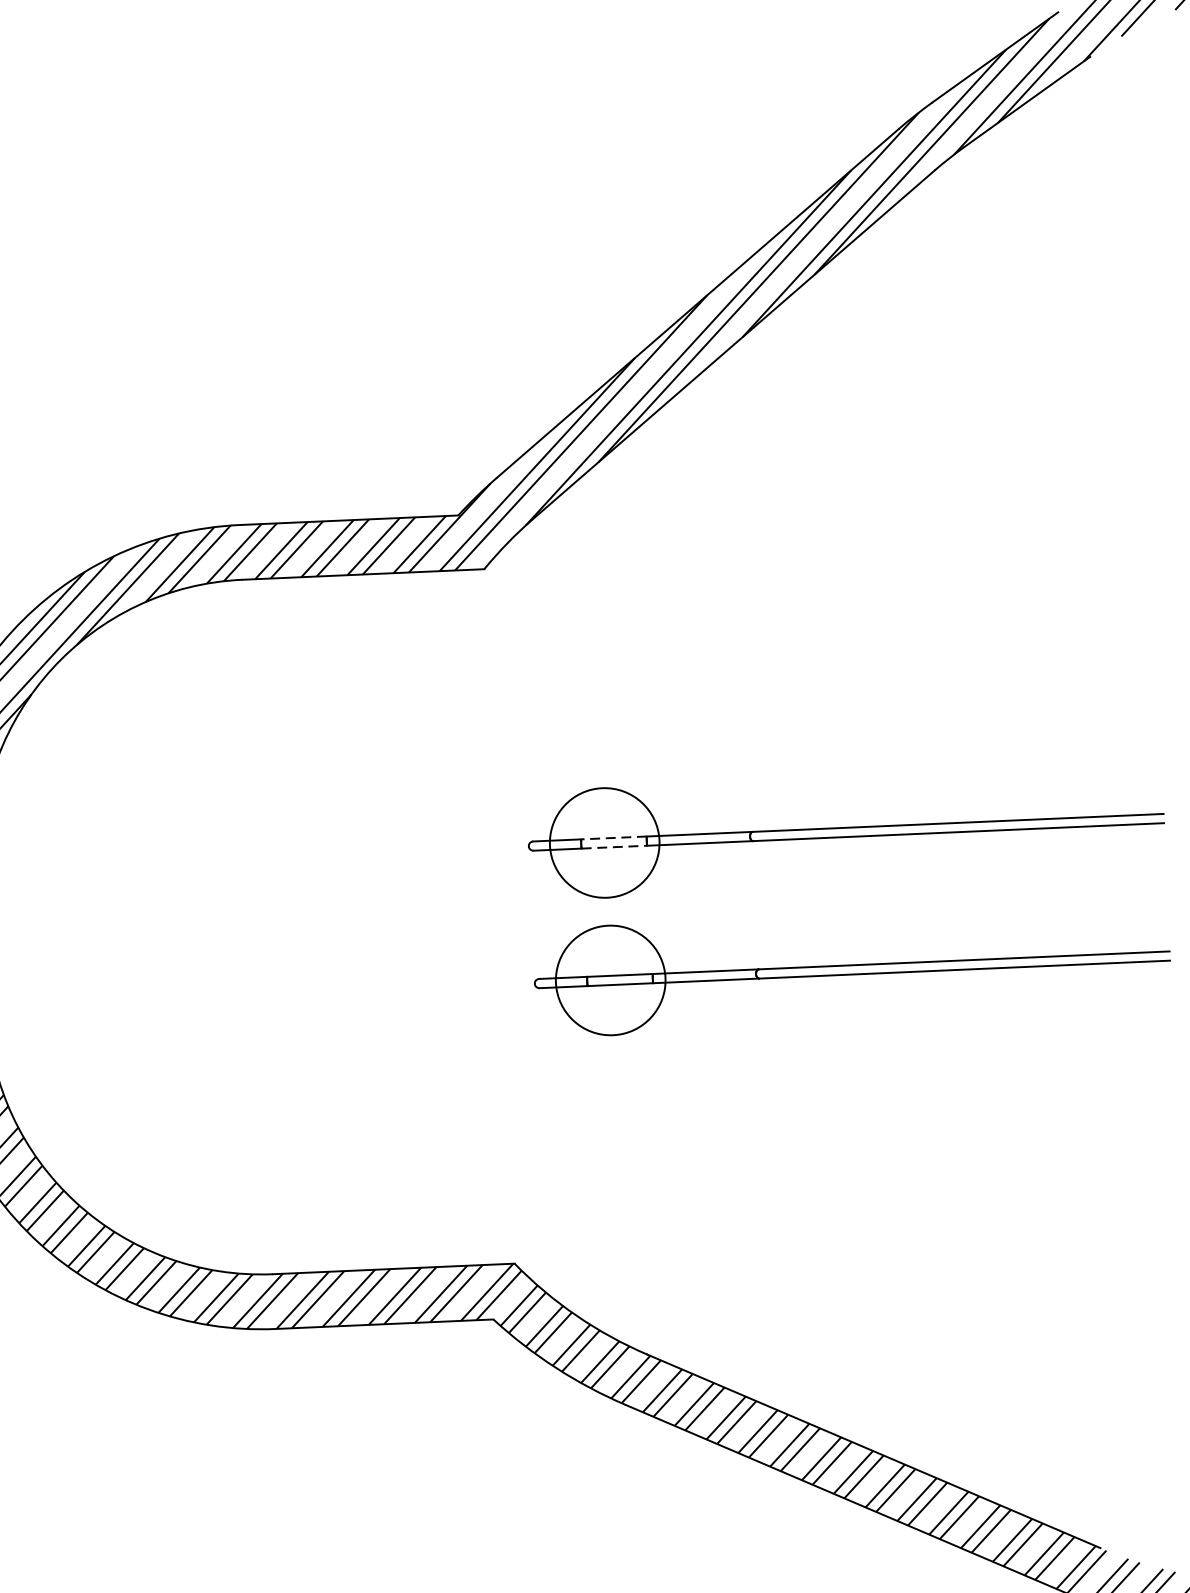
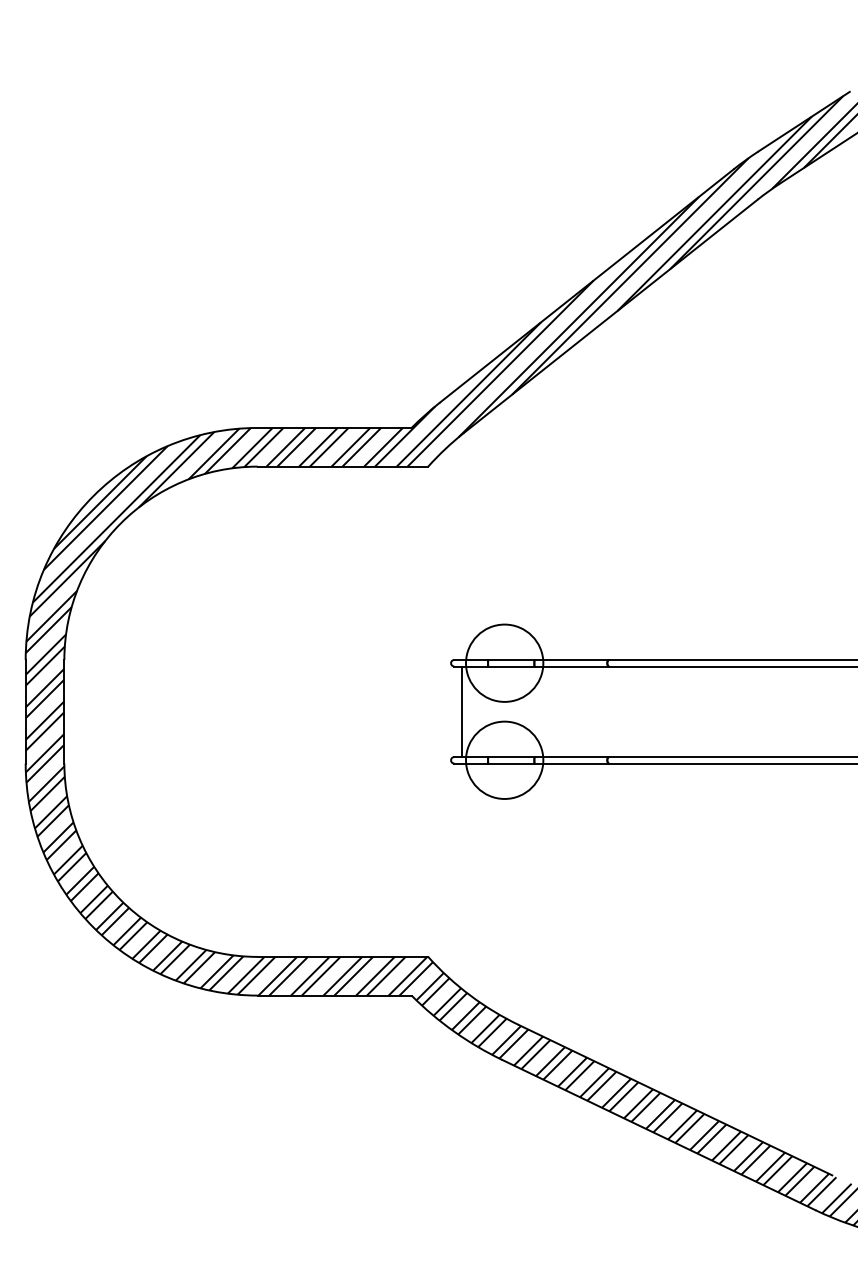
line: (612, 837) -> (510, 659), dashed -> solid
line: (614, 847) -> (511, 666), dashed -> solid
line: (547, 913) -> (462, 711), added

